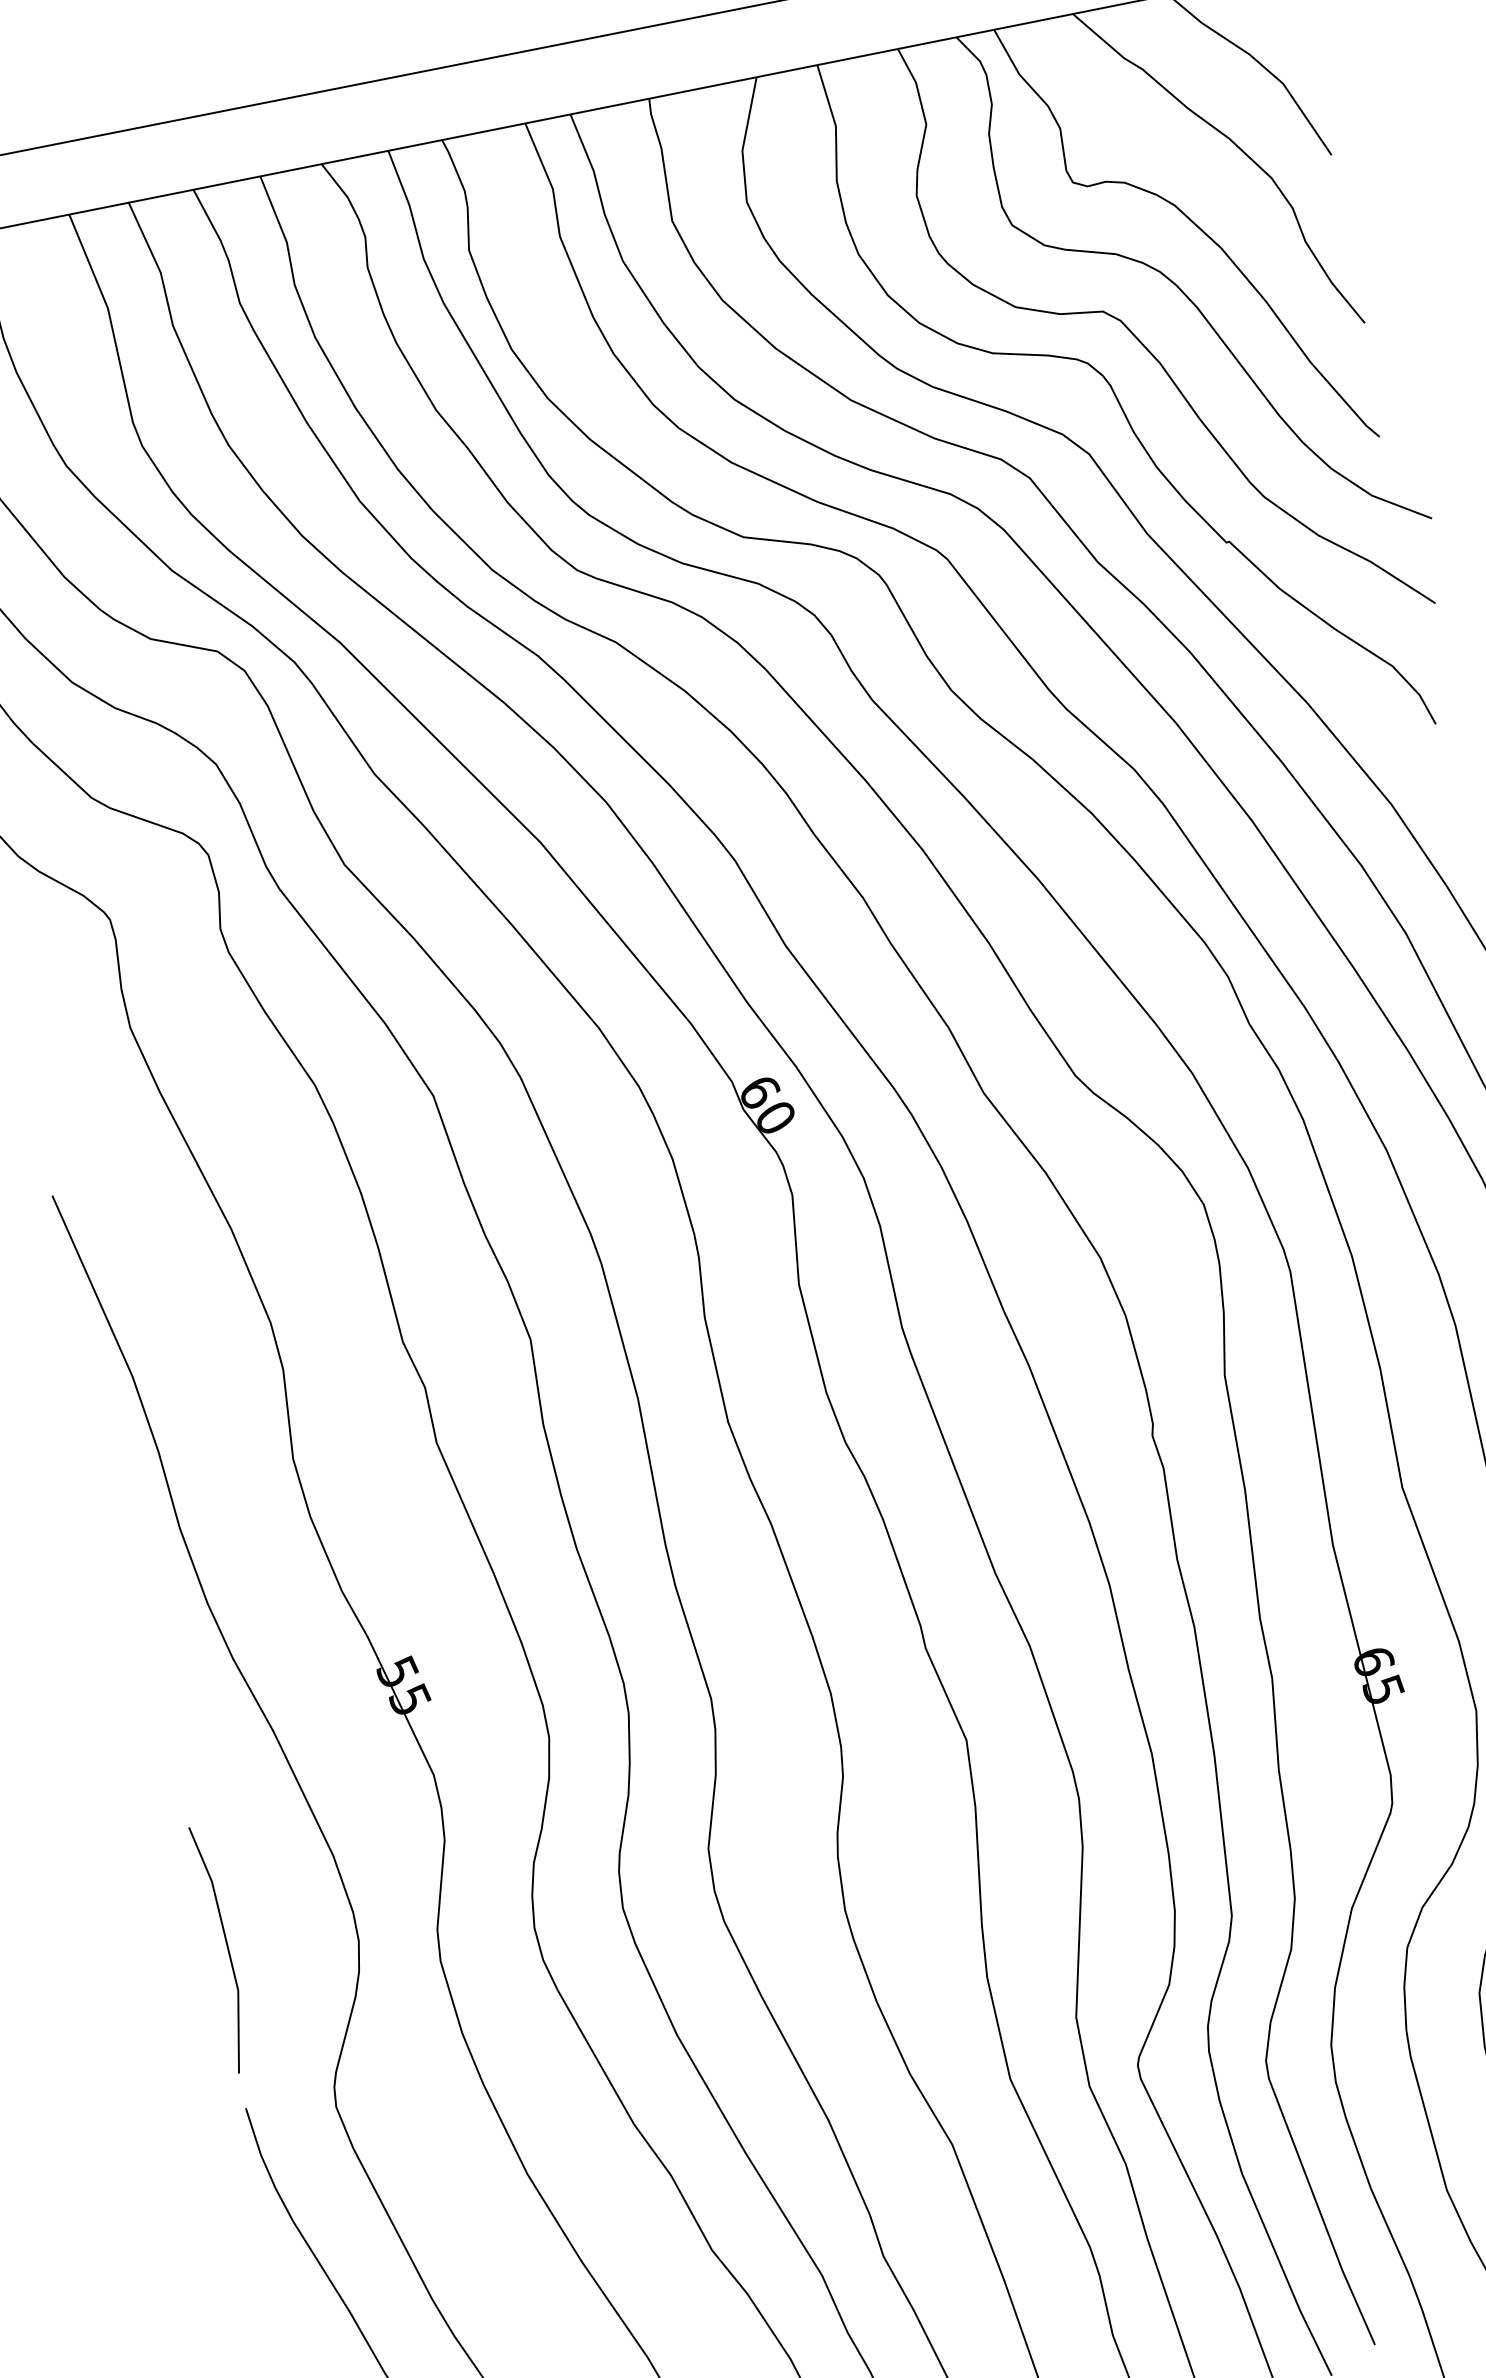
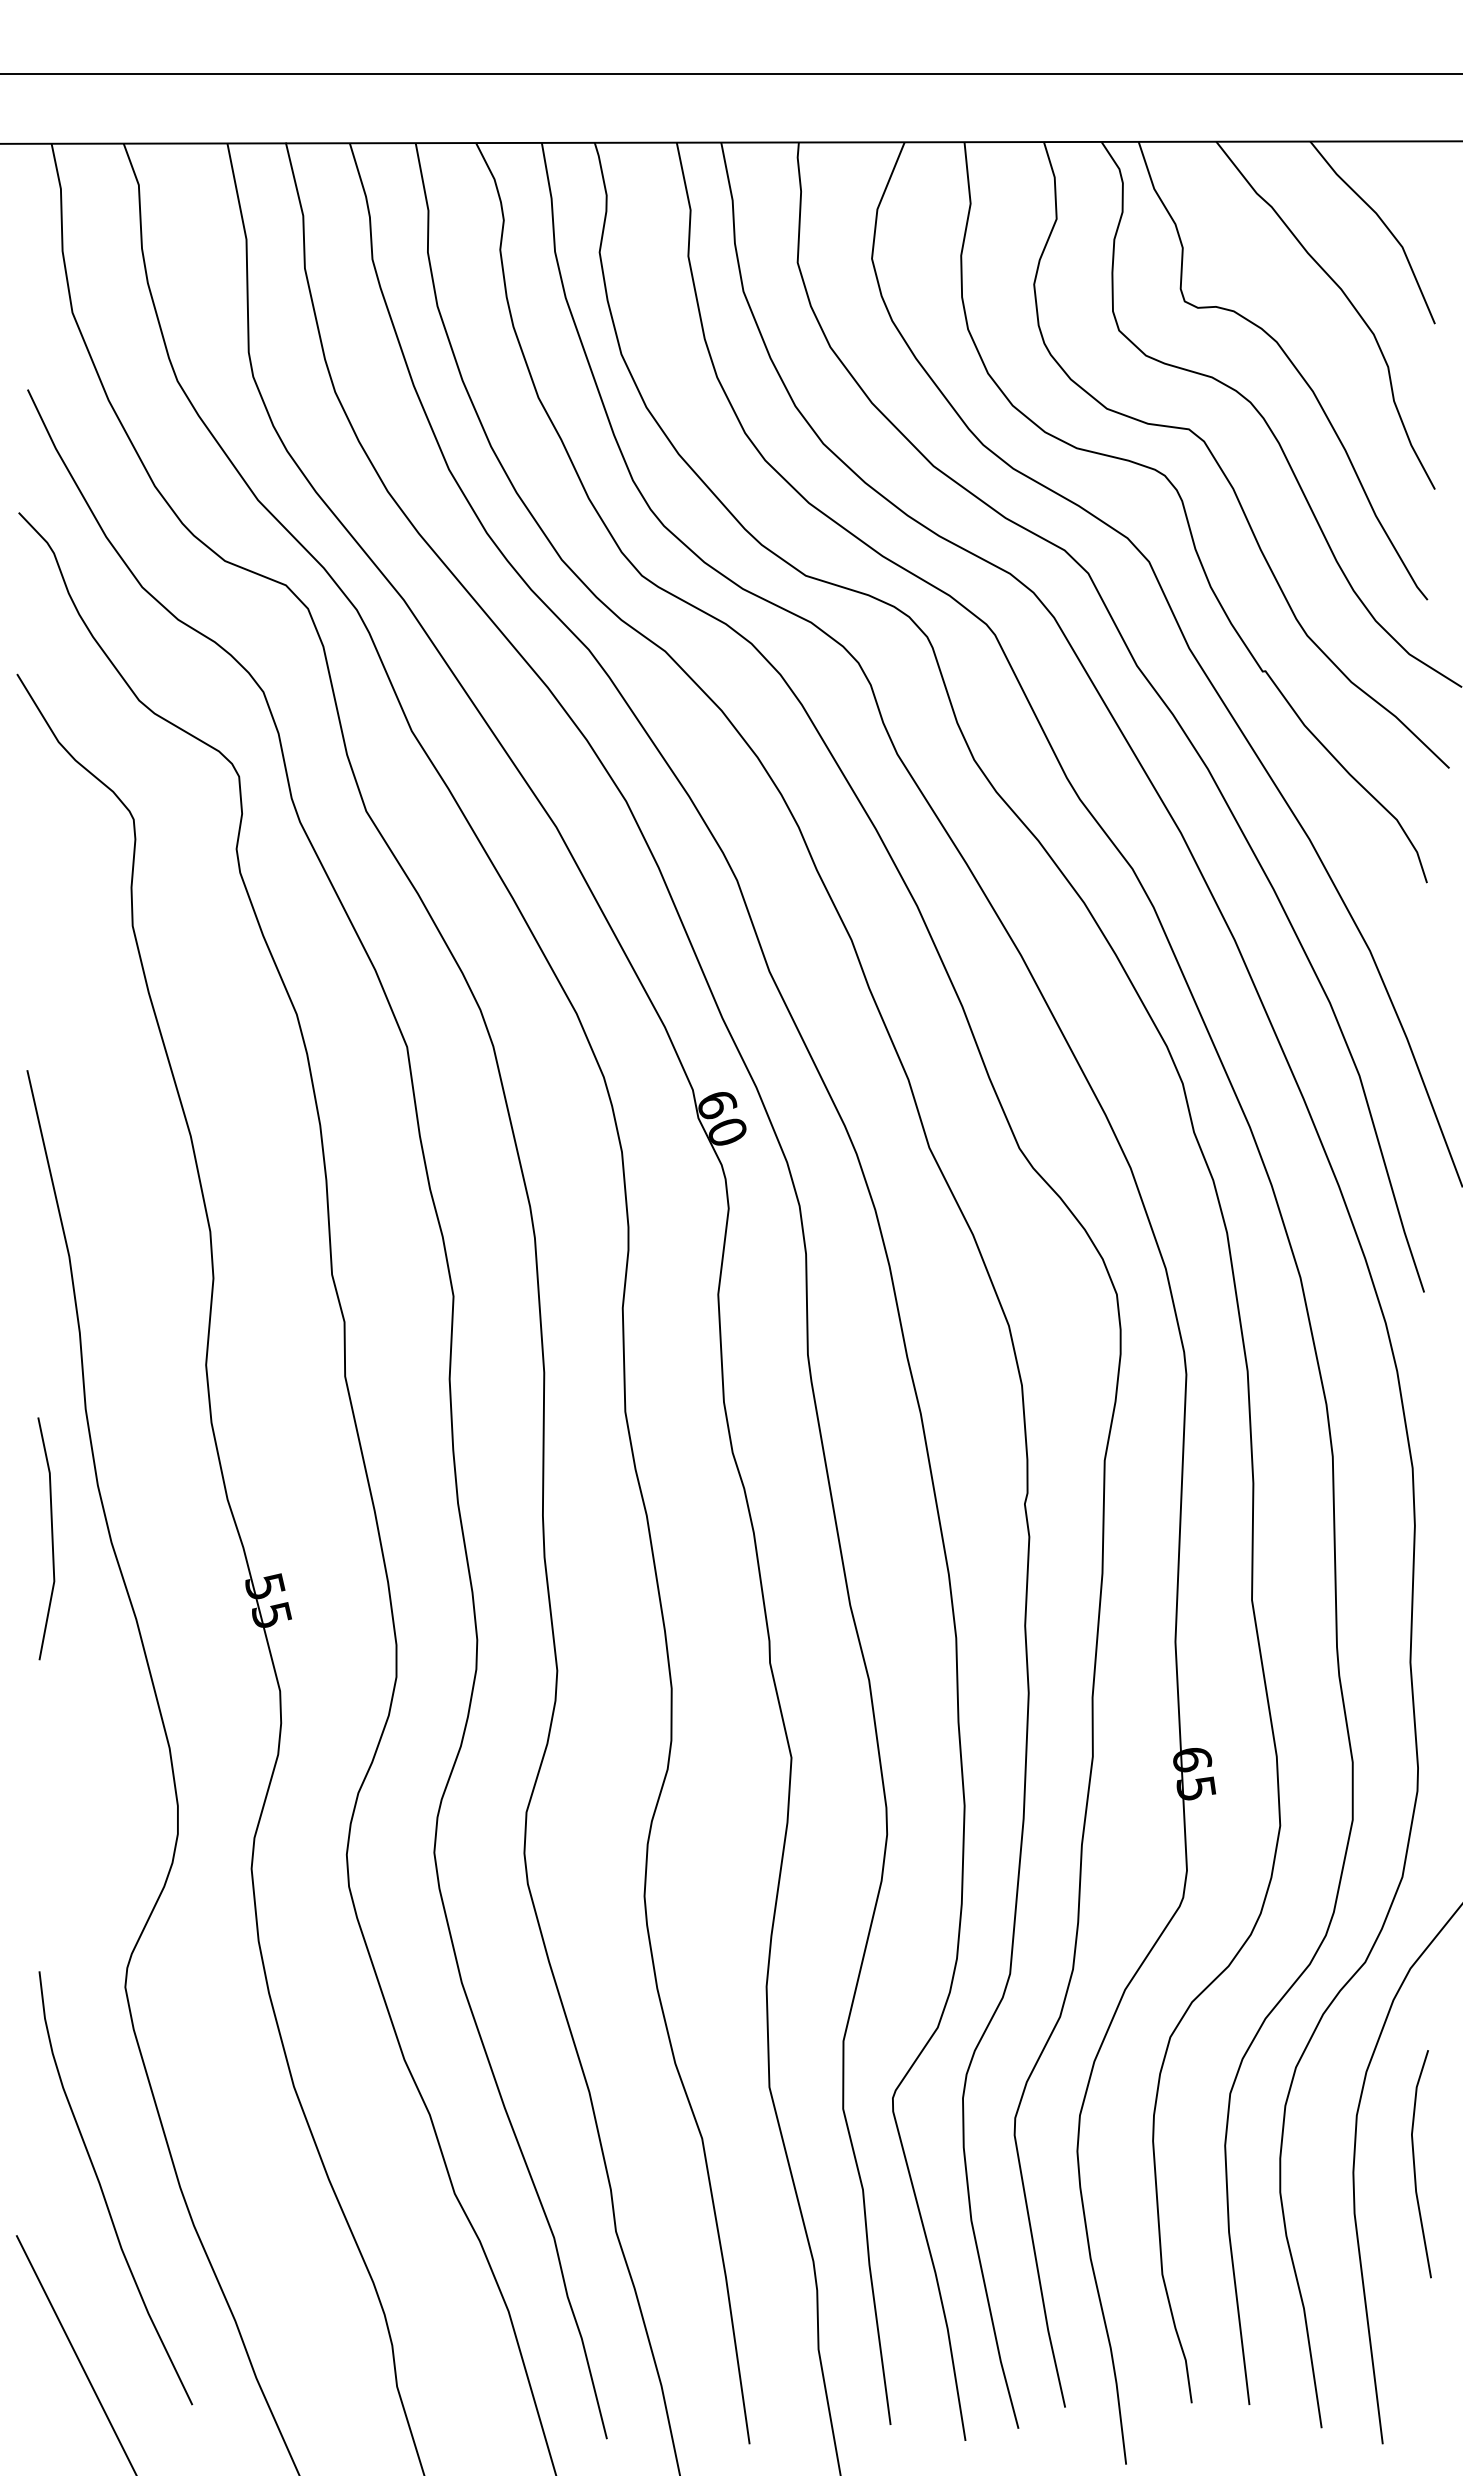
line: (226, 1947) -> (51, 1538), moved

